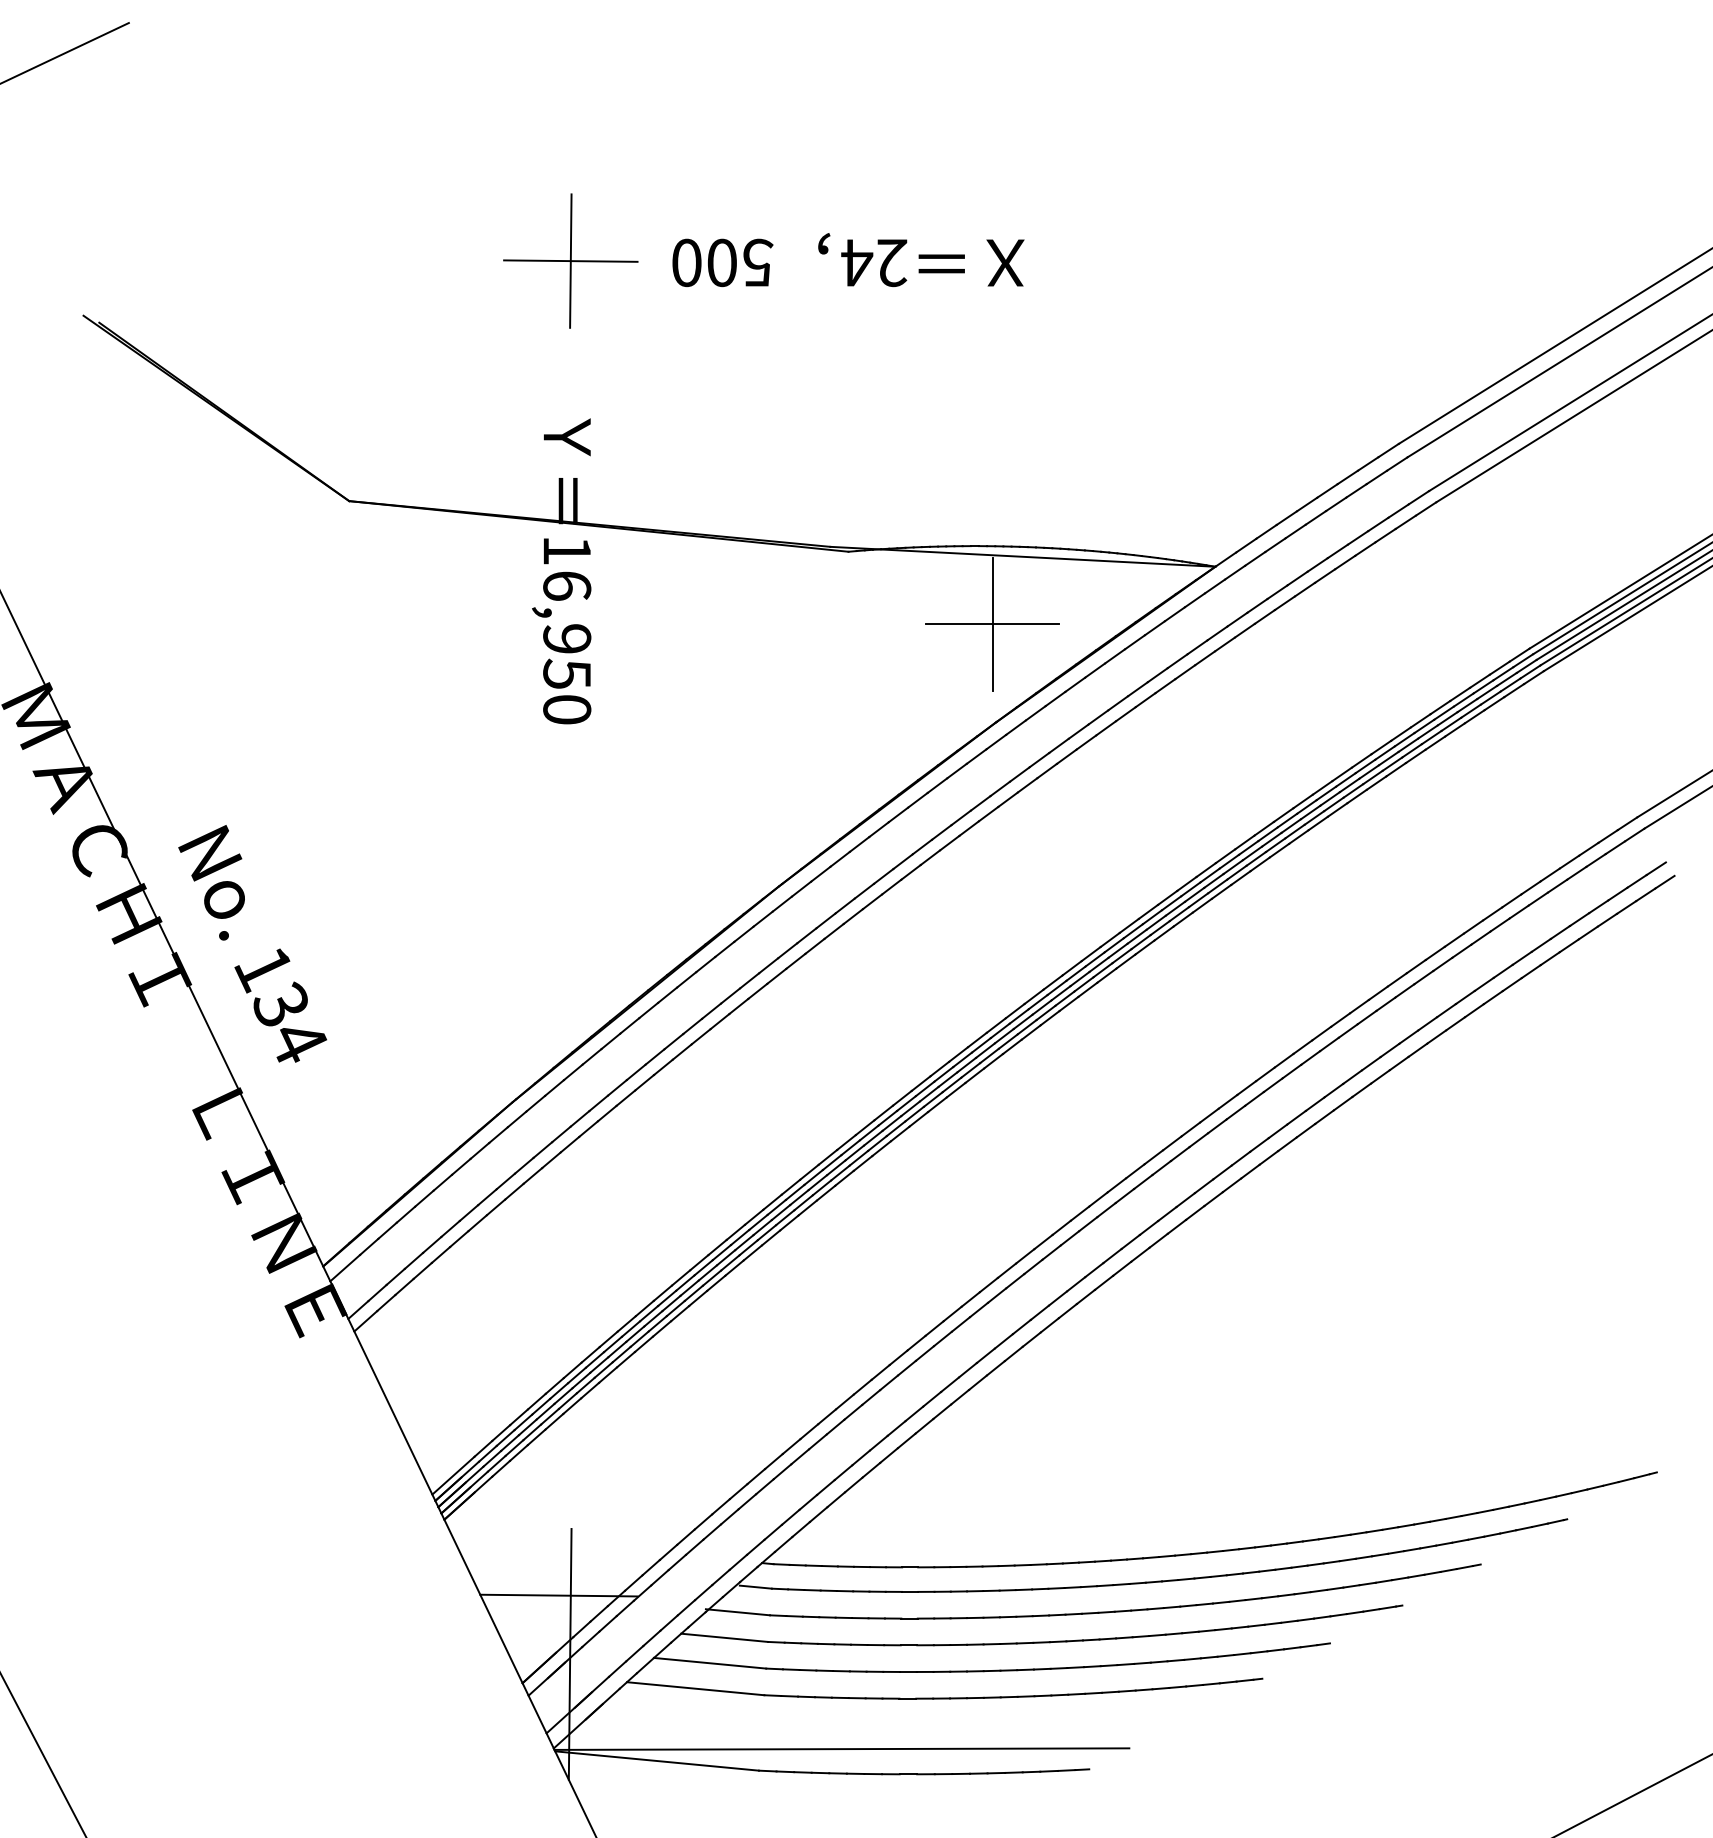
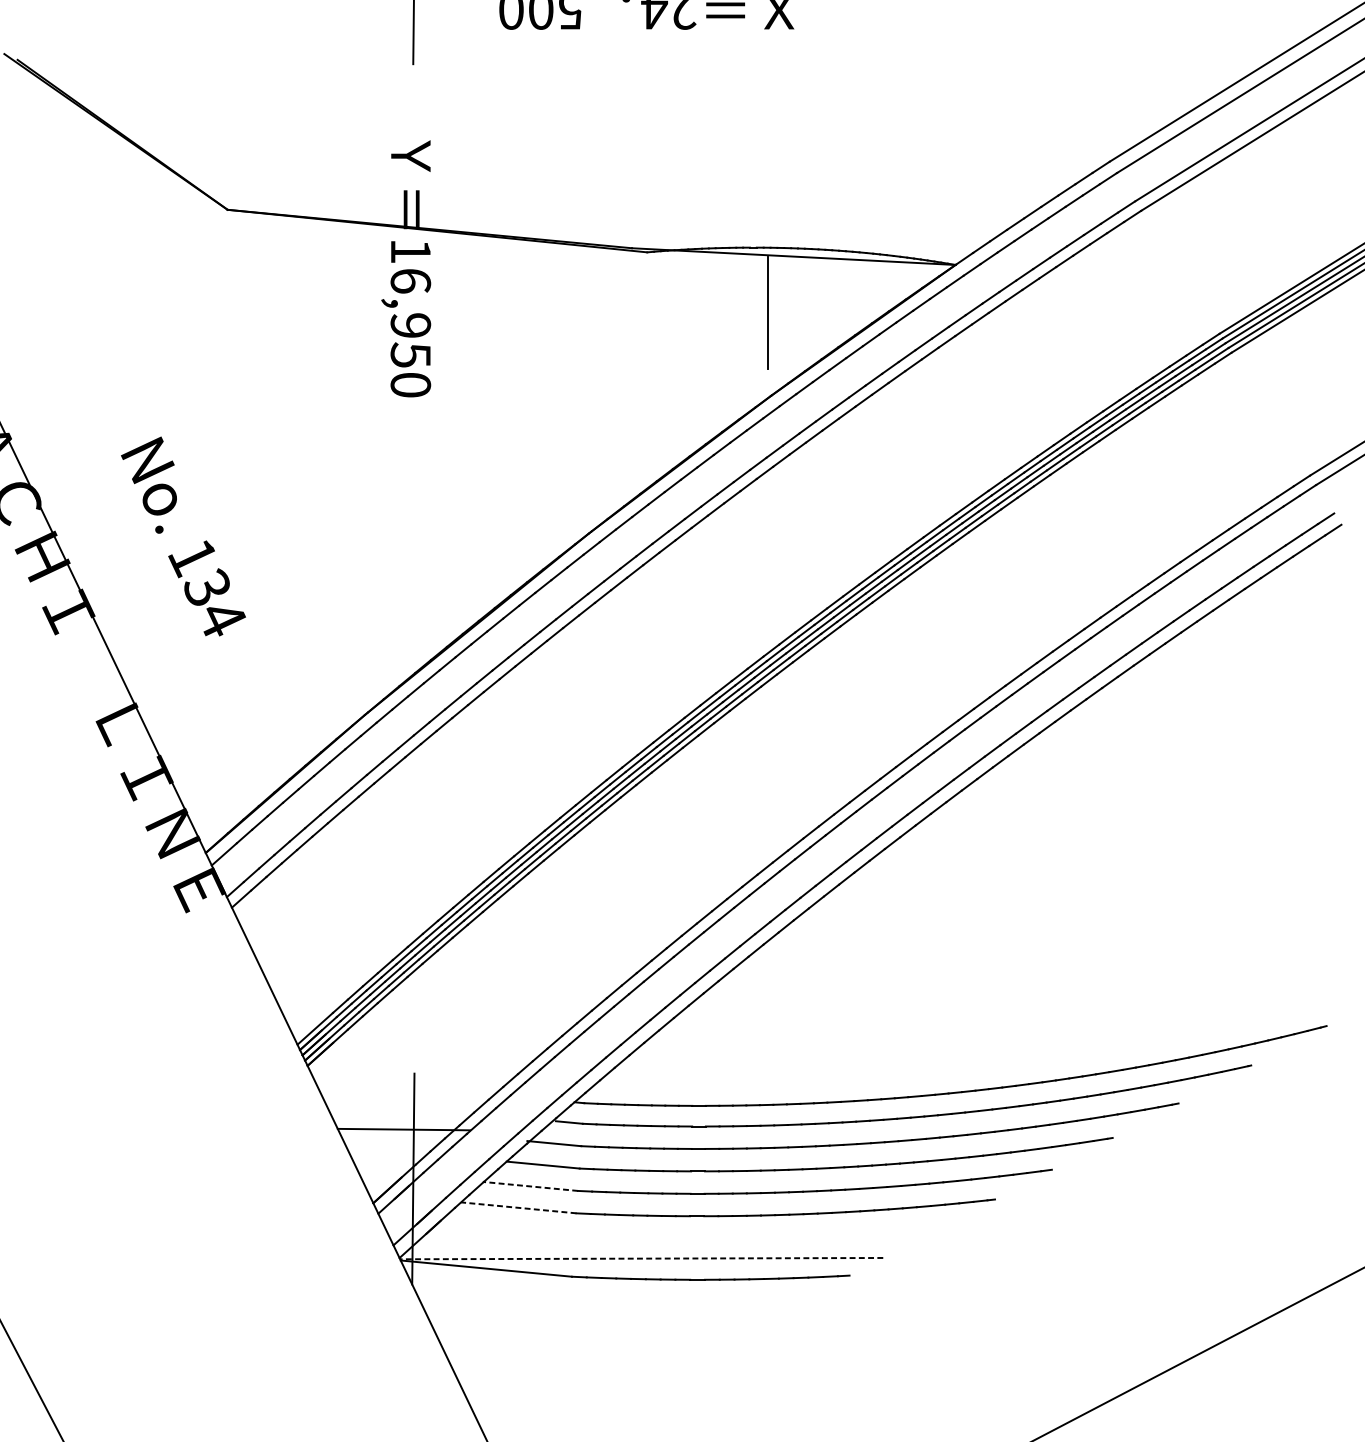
line: (570, 260) -> (413, 7), removed
line: (992, 624) -> (768, 313), removed
text: (252, 943) -> (183, 536), moved
line: (709, 1663) -> (530, 1186), solid -> dashed
line: (695, 1688) -> (518, 1207), solid -> dashed
line: (841, 1749) -> (641, 1258), solid -> dashed

